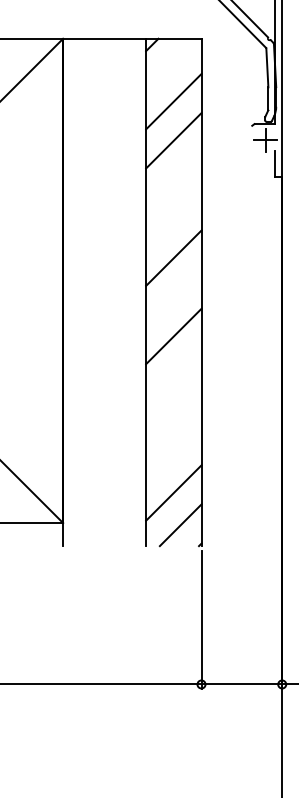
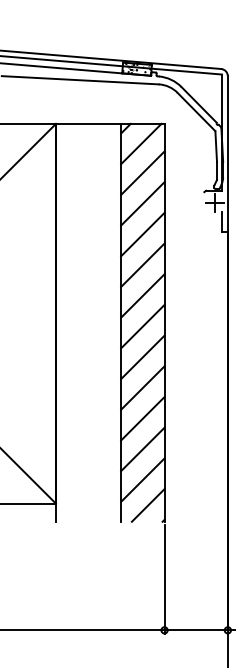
line: (172, 63) -> (141, 143), added
line: (173, 179) -> (142, 234), added
line: (173, 218) -> (142, 264), added
line: (173, 297) -> (142, 326), added
line: (173, 374) -> (142, 387), added
line: (173, 414) -> (142, 418), added
line: (173, 453) -> (142, 449), added

